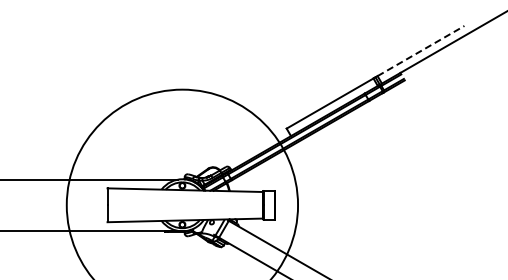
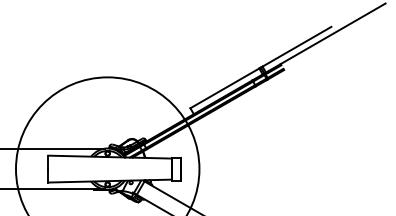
line: (421, 50) -> (297, 46), dashed -> solid

